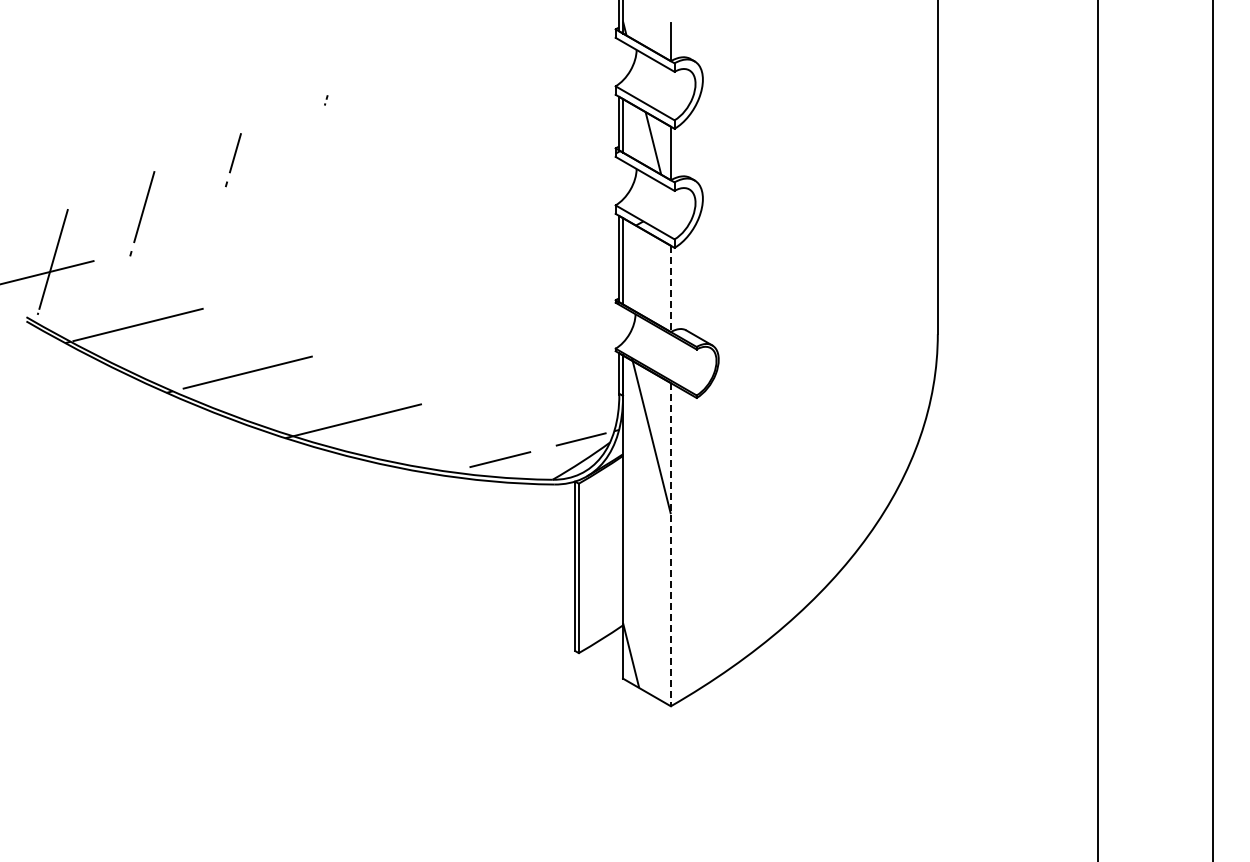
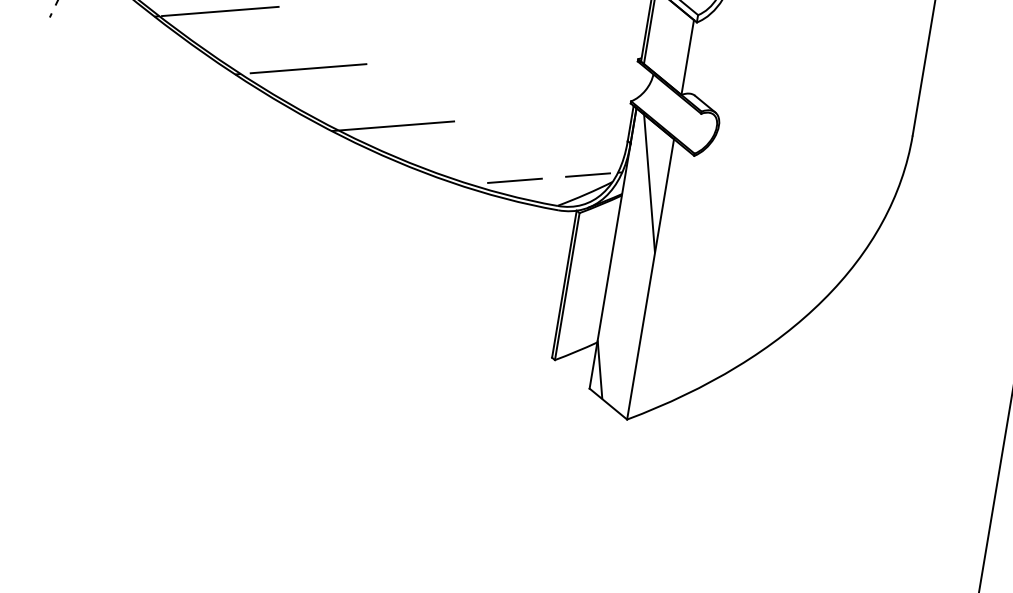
line: (670, 289) -> (687, 57), dashed -> solid
line: (670, 544) -> (650, 279), dashed -> solid

